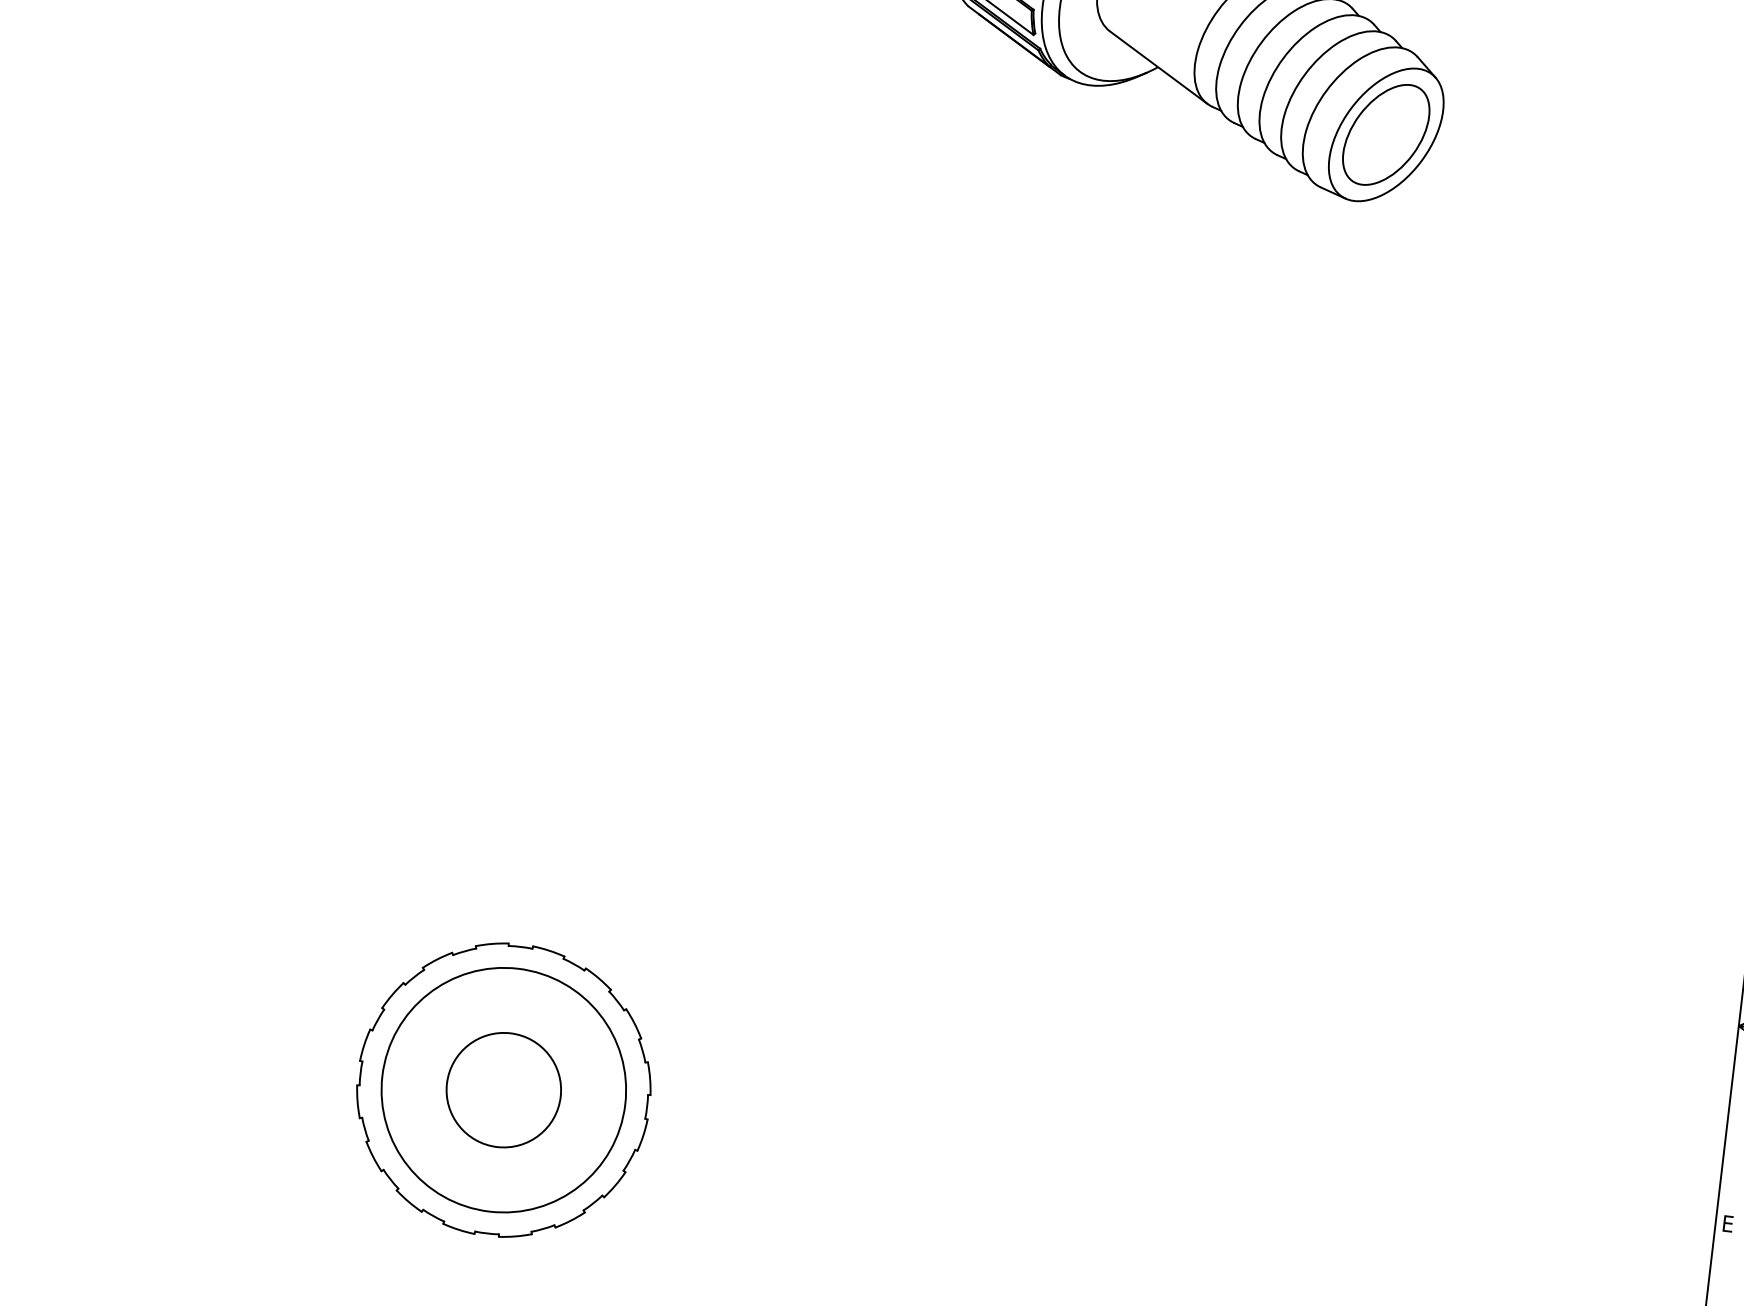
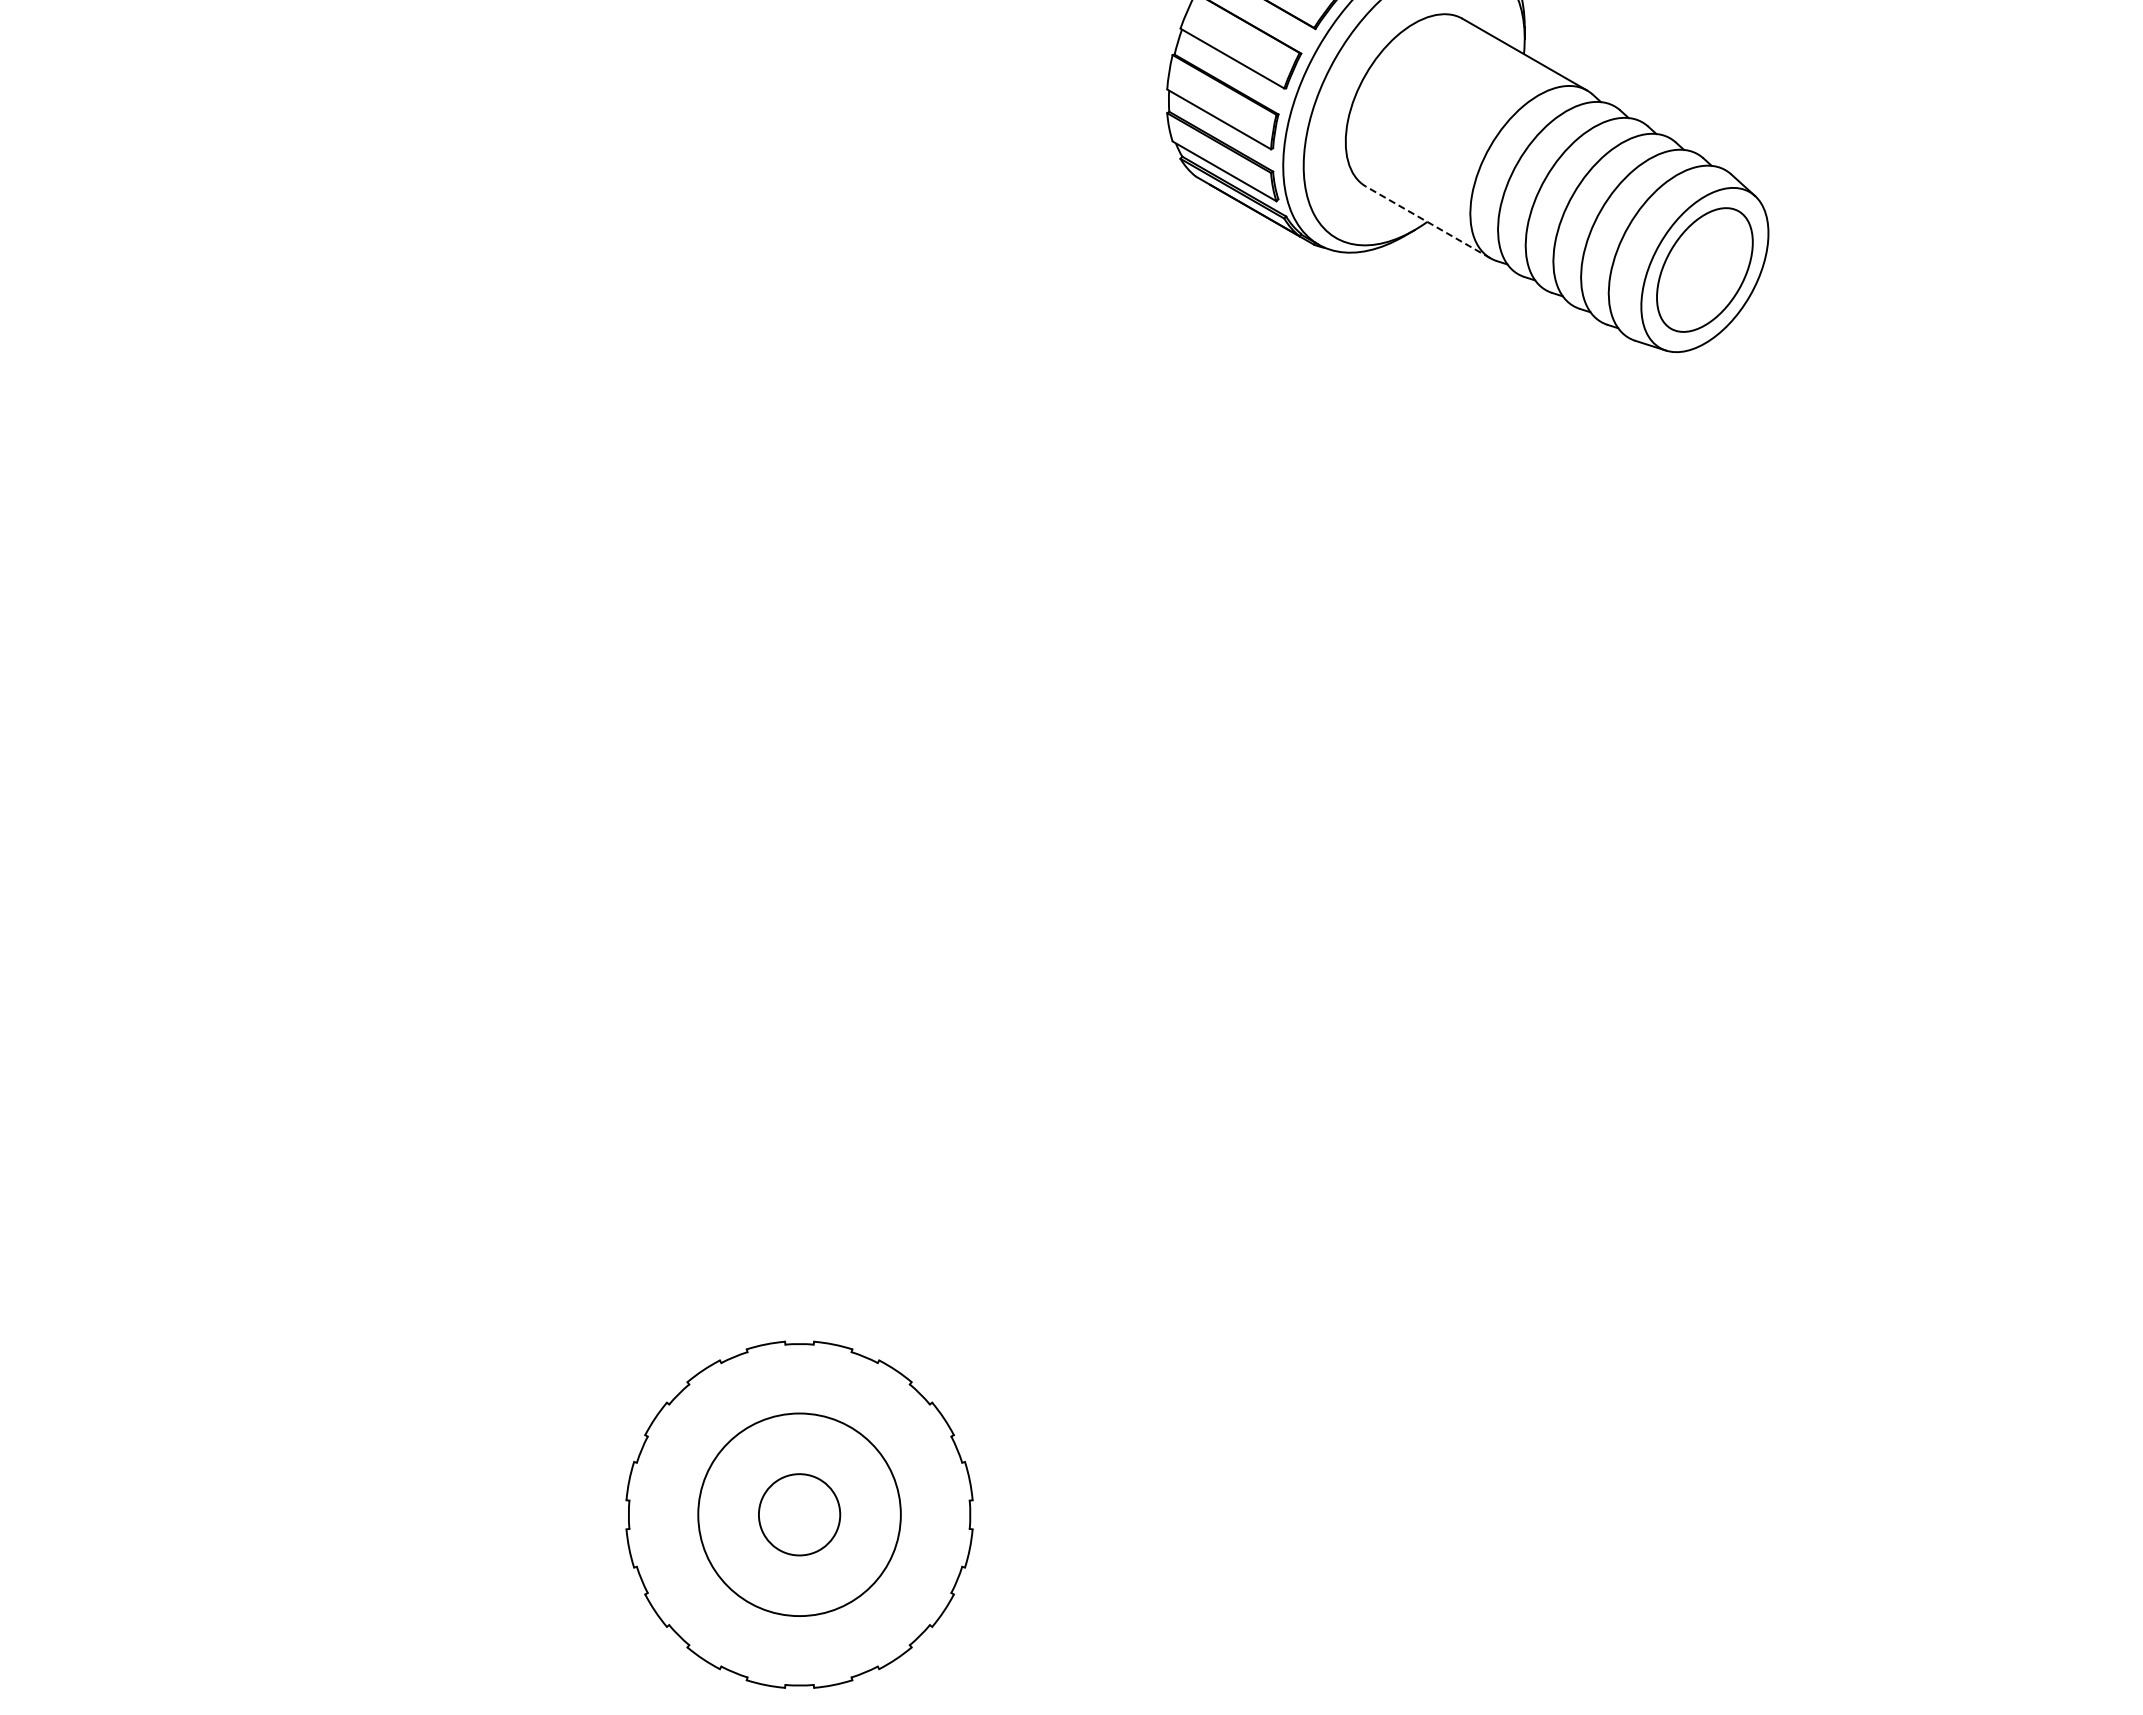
line: (1158, 67) -> (1428, 222), solid -> dashed
circle: (503, 1089) -> (799, 1514), size x0.6
circle: (503, 1089) -> (799, 1514), size x0.7

